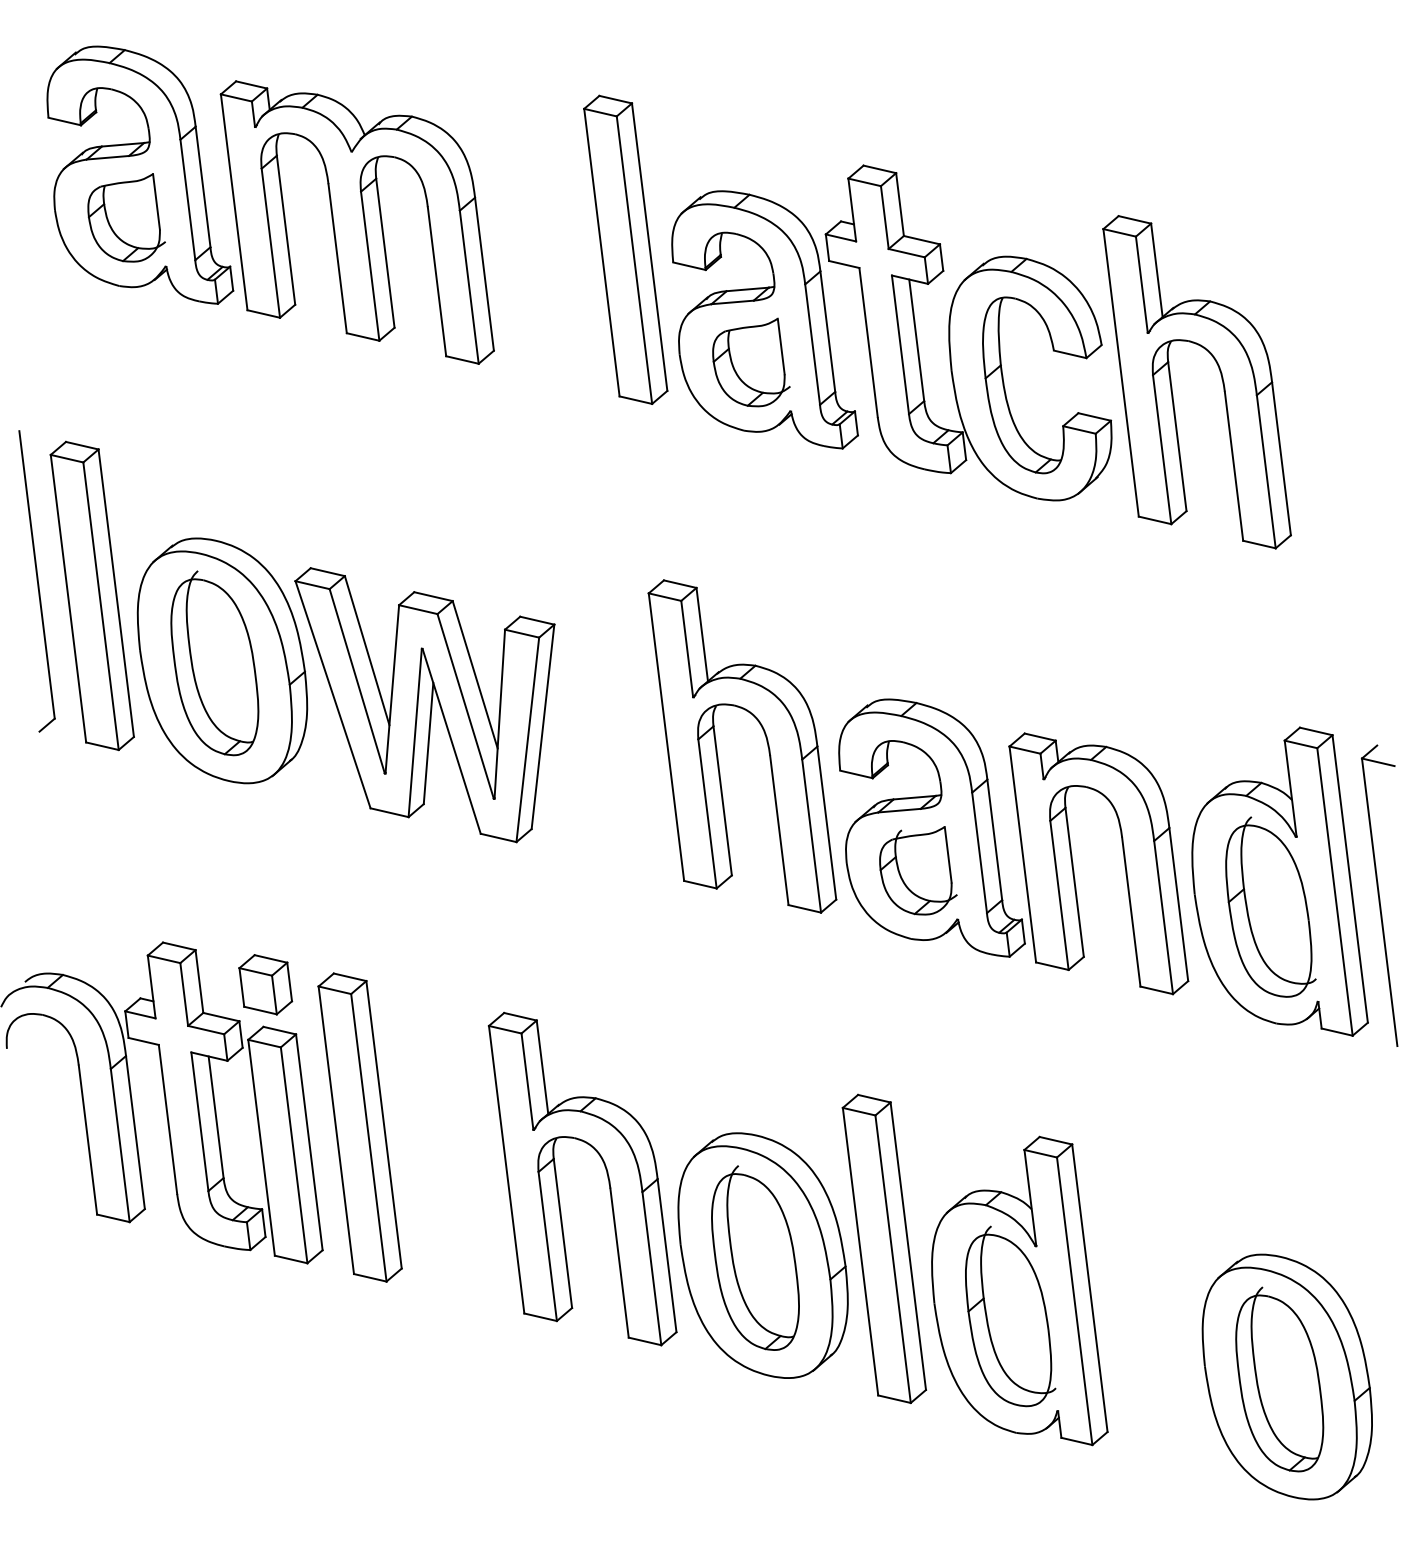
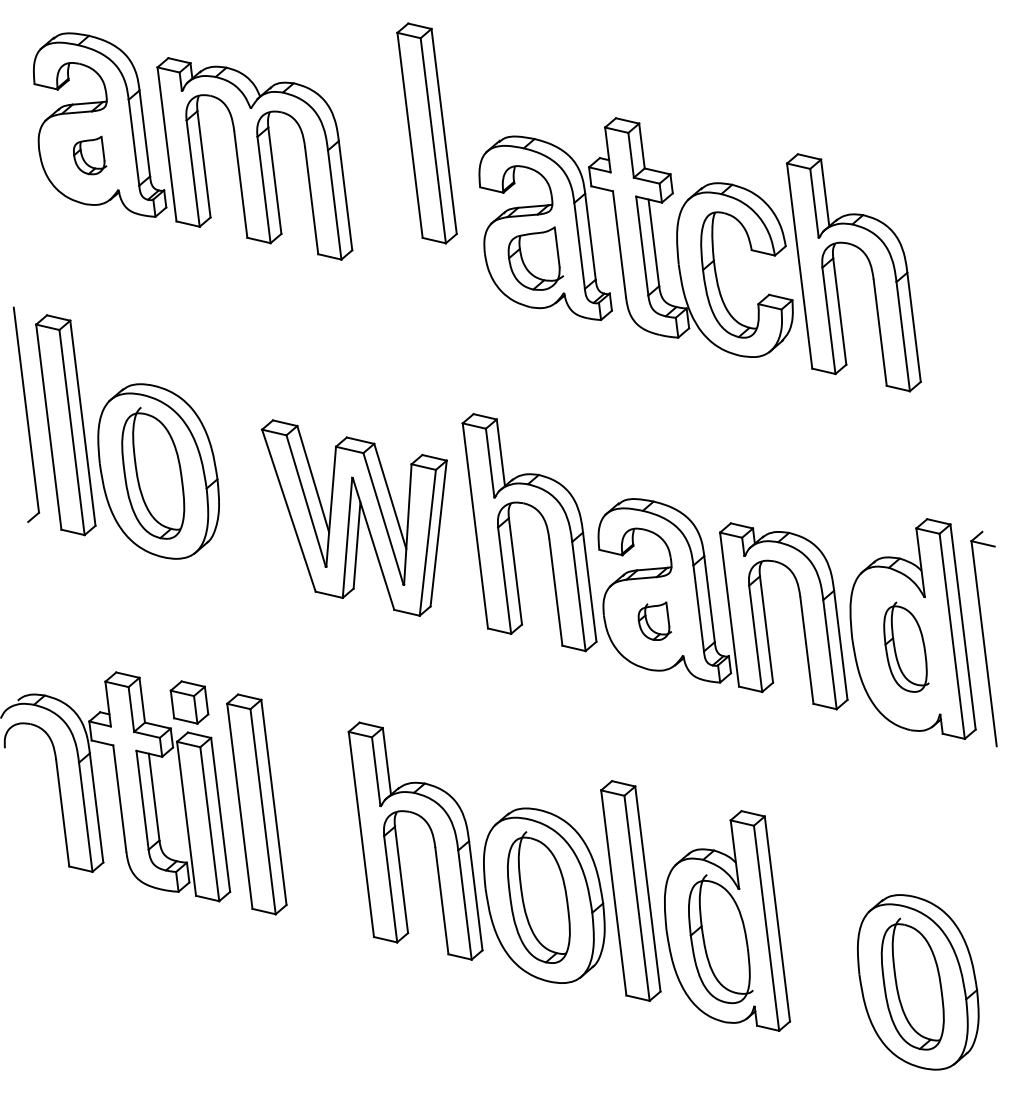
part: (126, 217) -> (90, 155), size x0.6
part: (625, 249) -> (426, 133), moved
part: (424, 705) -> (354, 518), moved
part: (918, 870) -> (655, 621), size x0.6
part: (1270, 906) -> (906, 646), size x0.7

